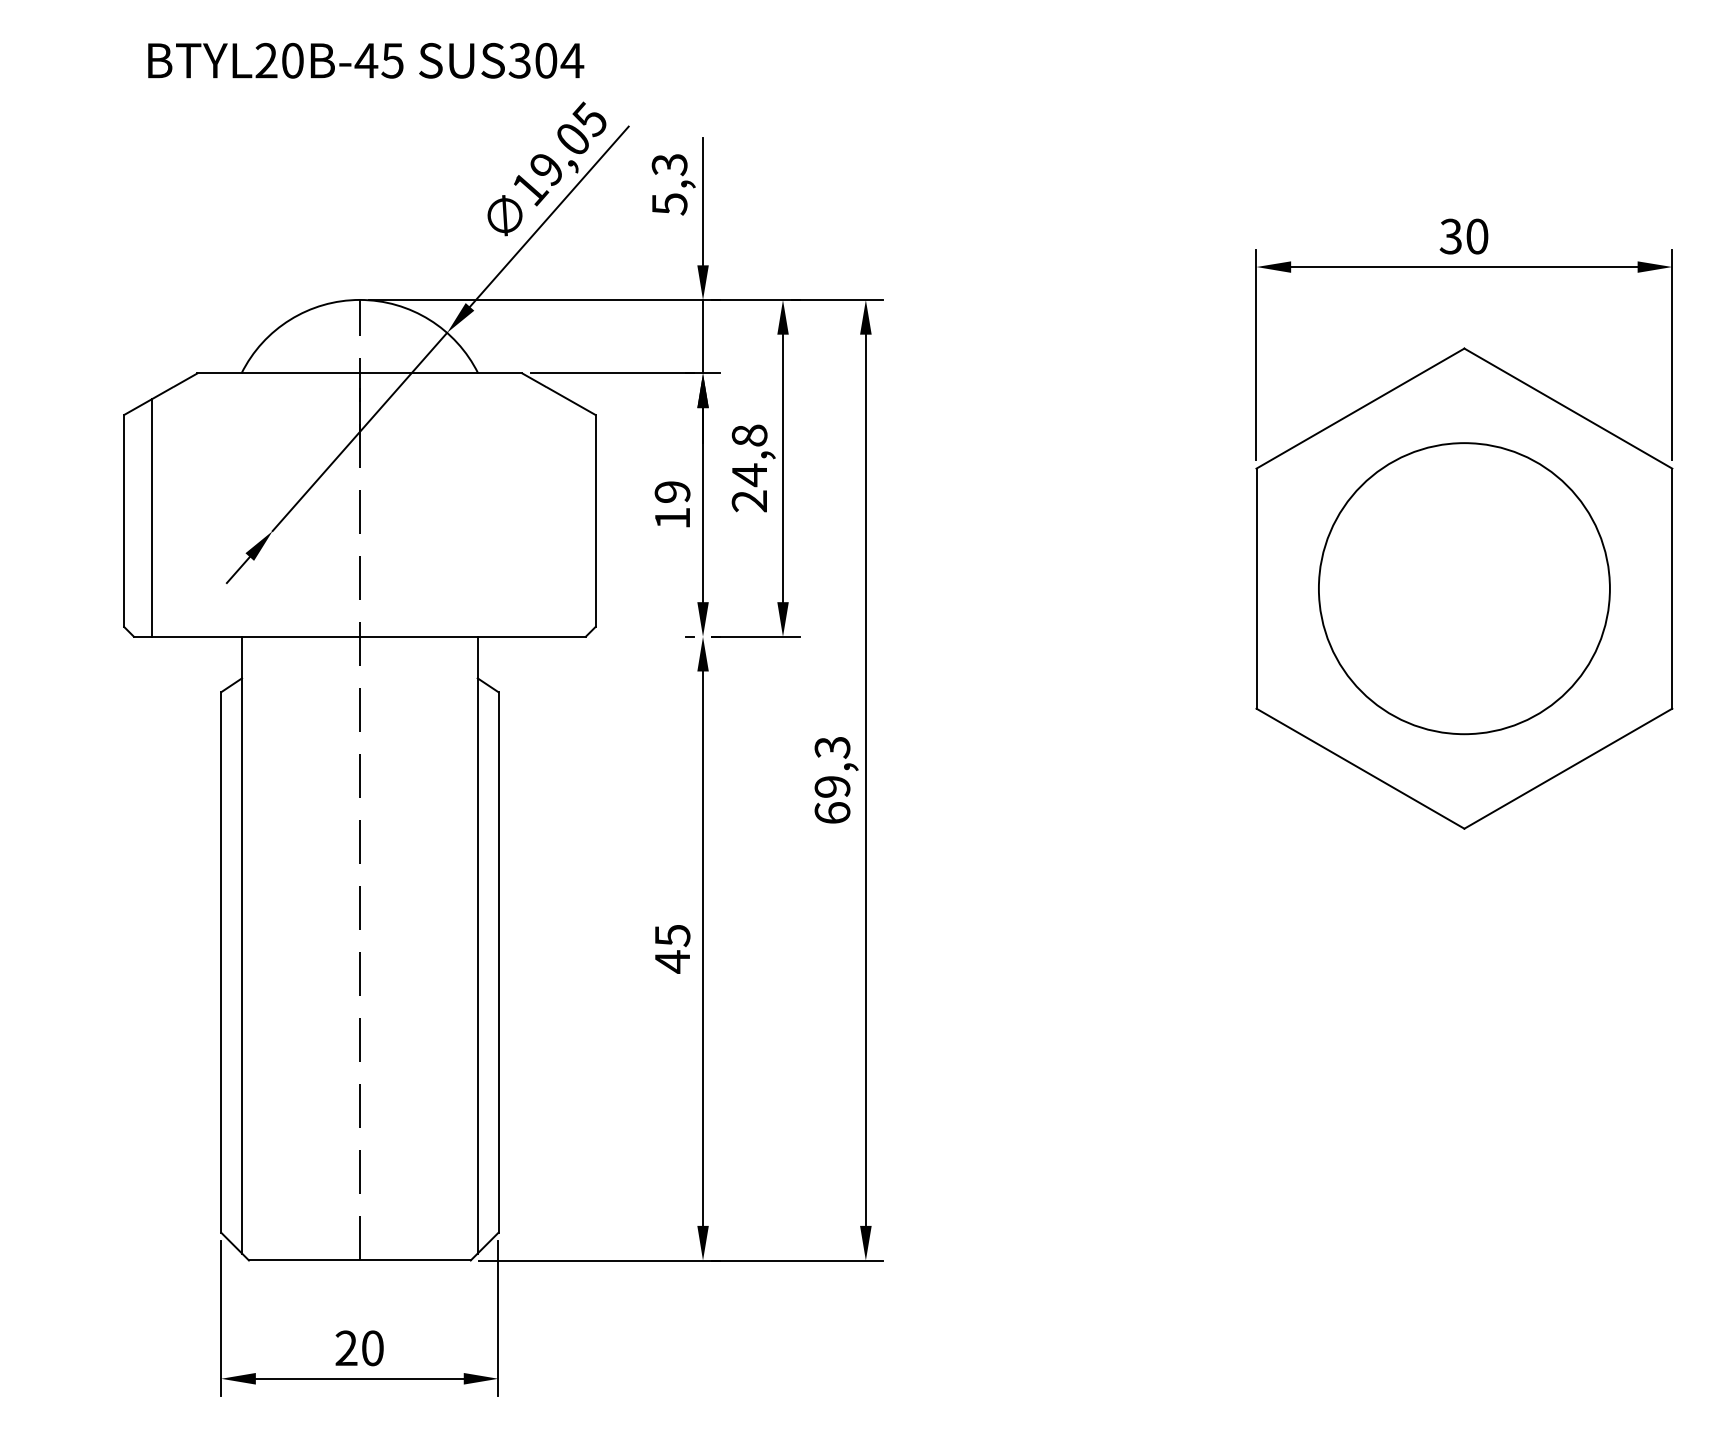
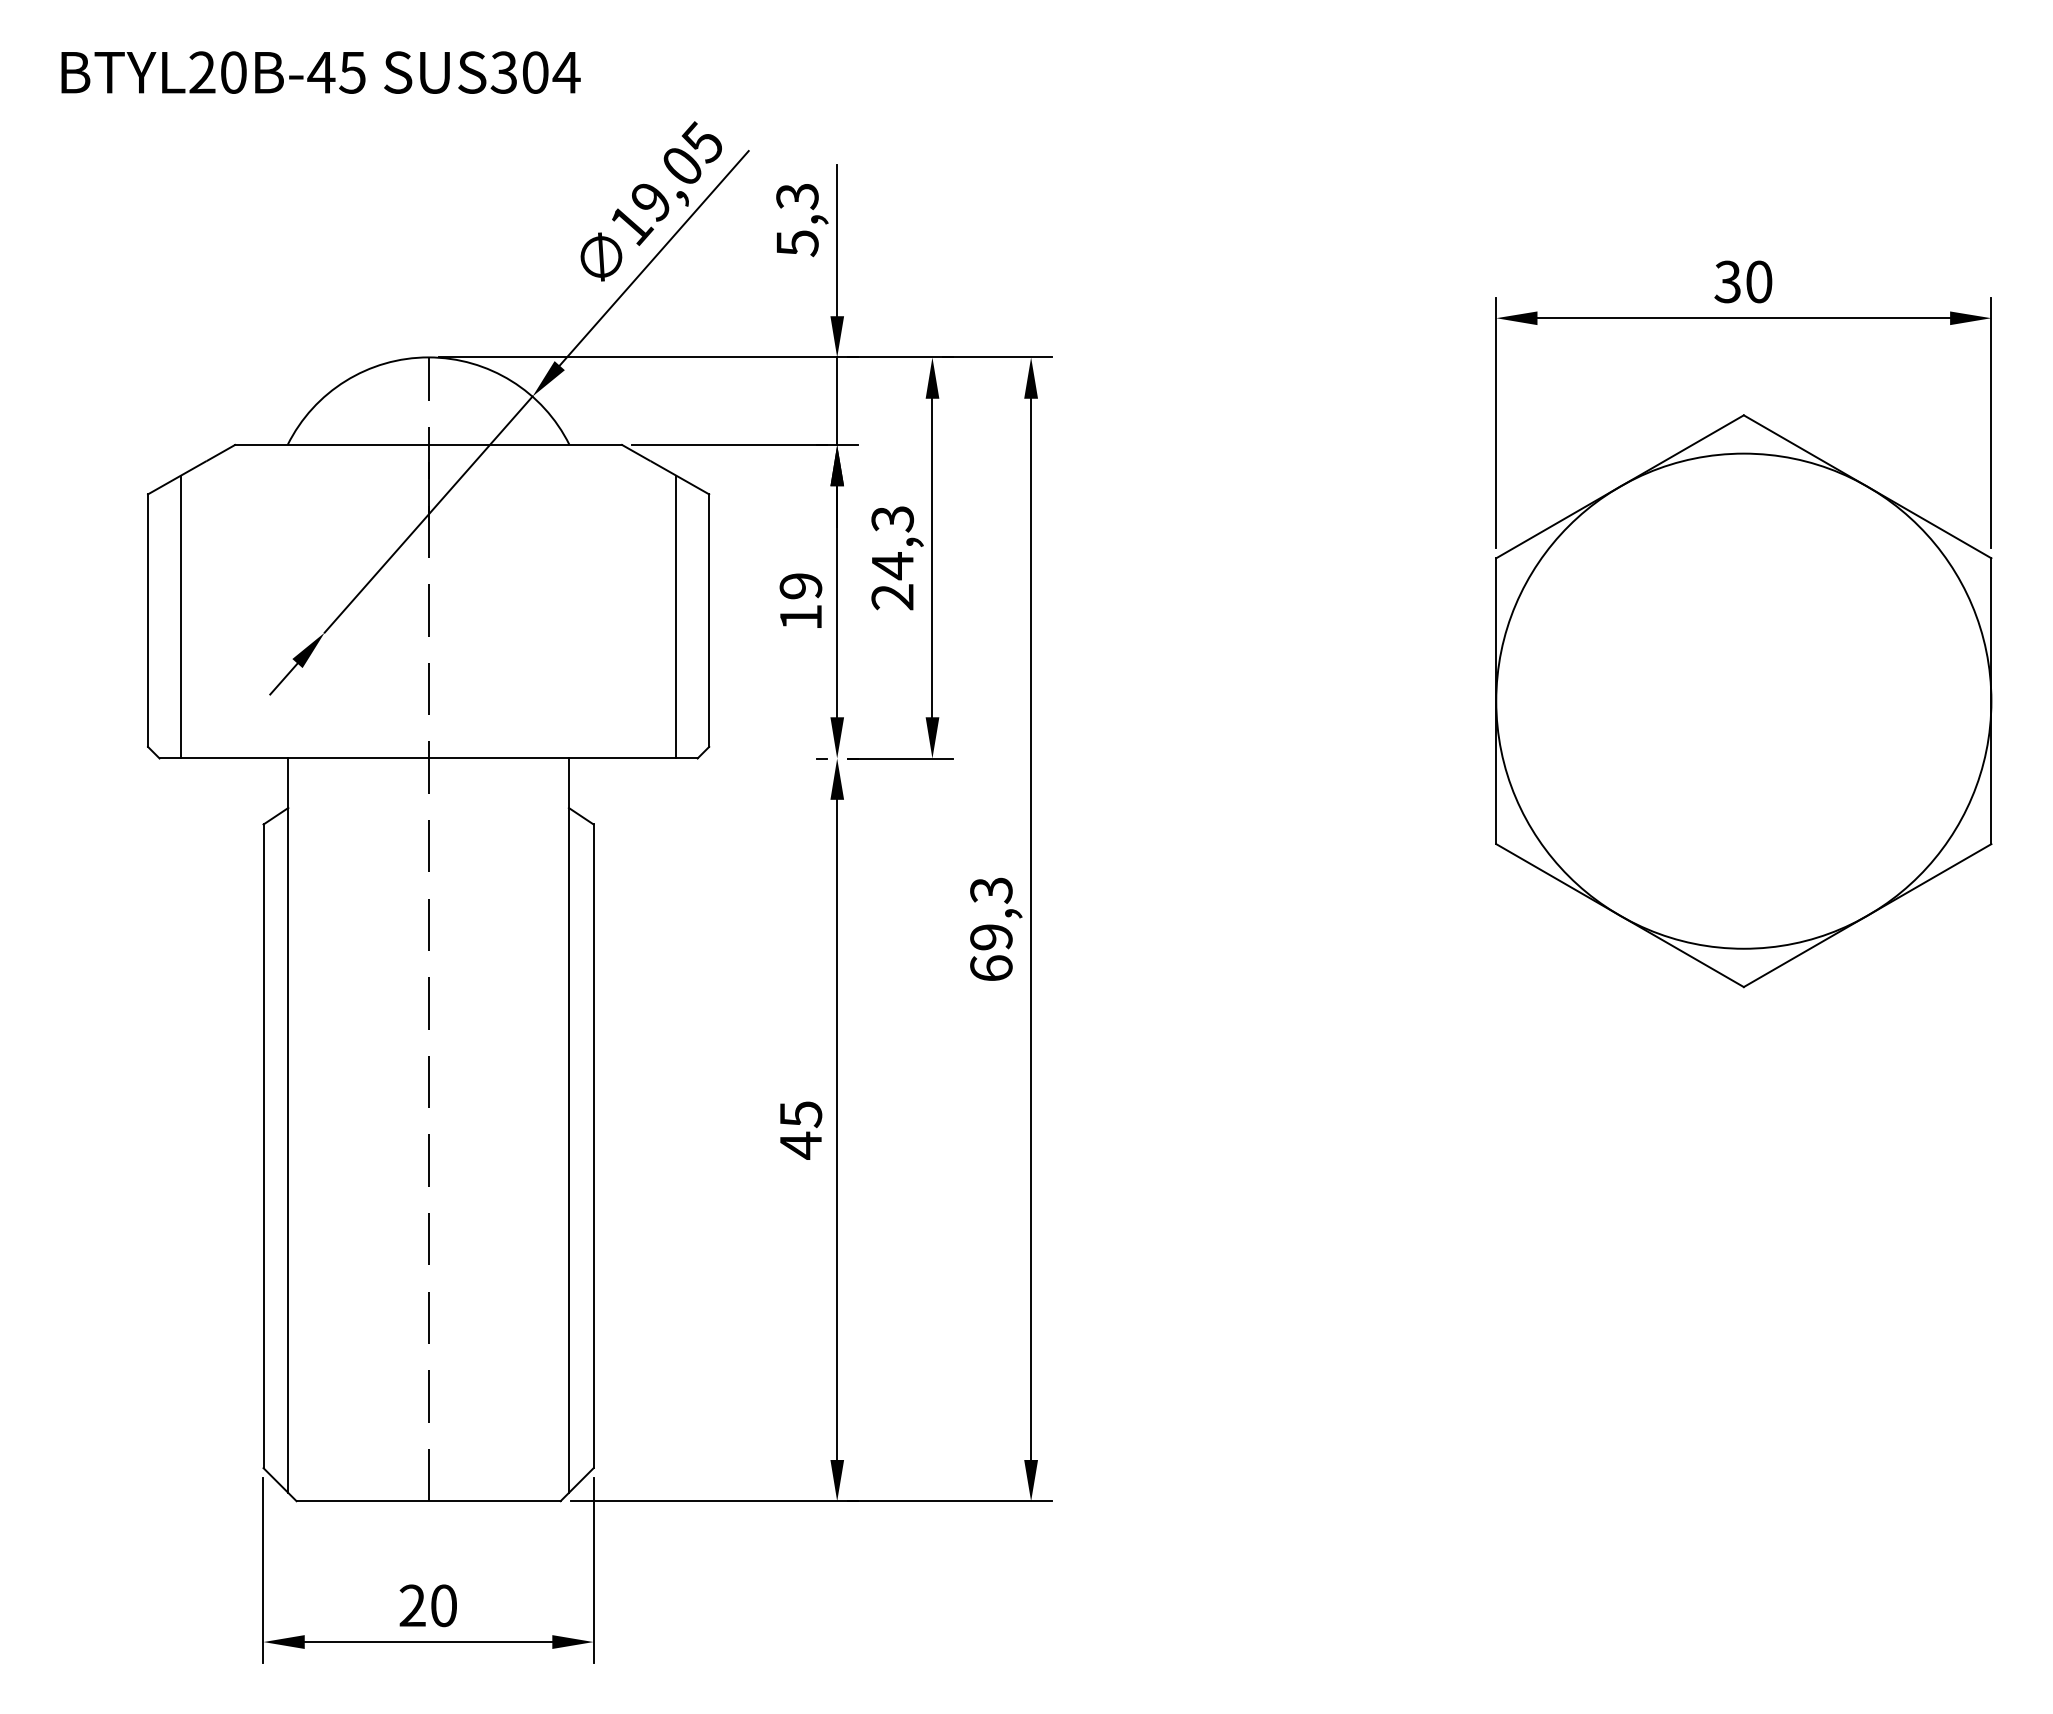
text: (365, 60) -> (320, 72), moved
text: (749, 436) -> (892, 519), 24,8 -> 24,3
line: (568, 517) -> (676, 616), added
circle: (1464, 588) -> (1743, 700), size x1.43

